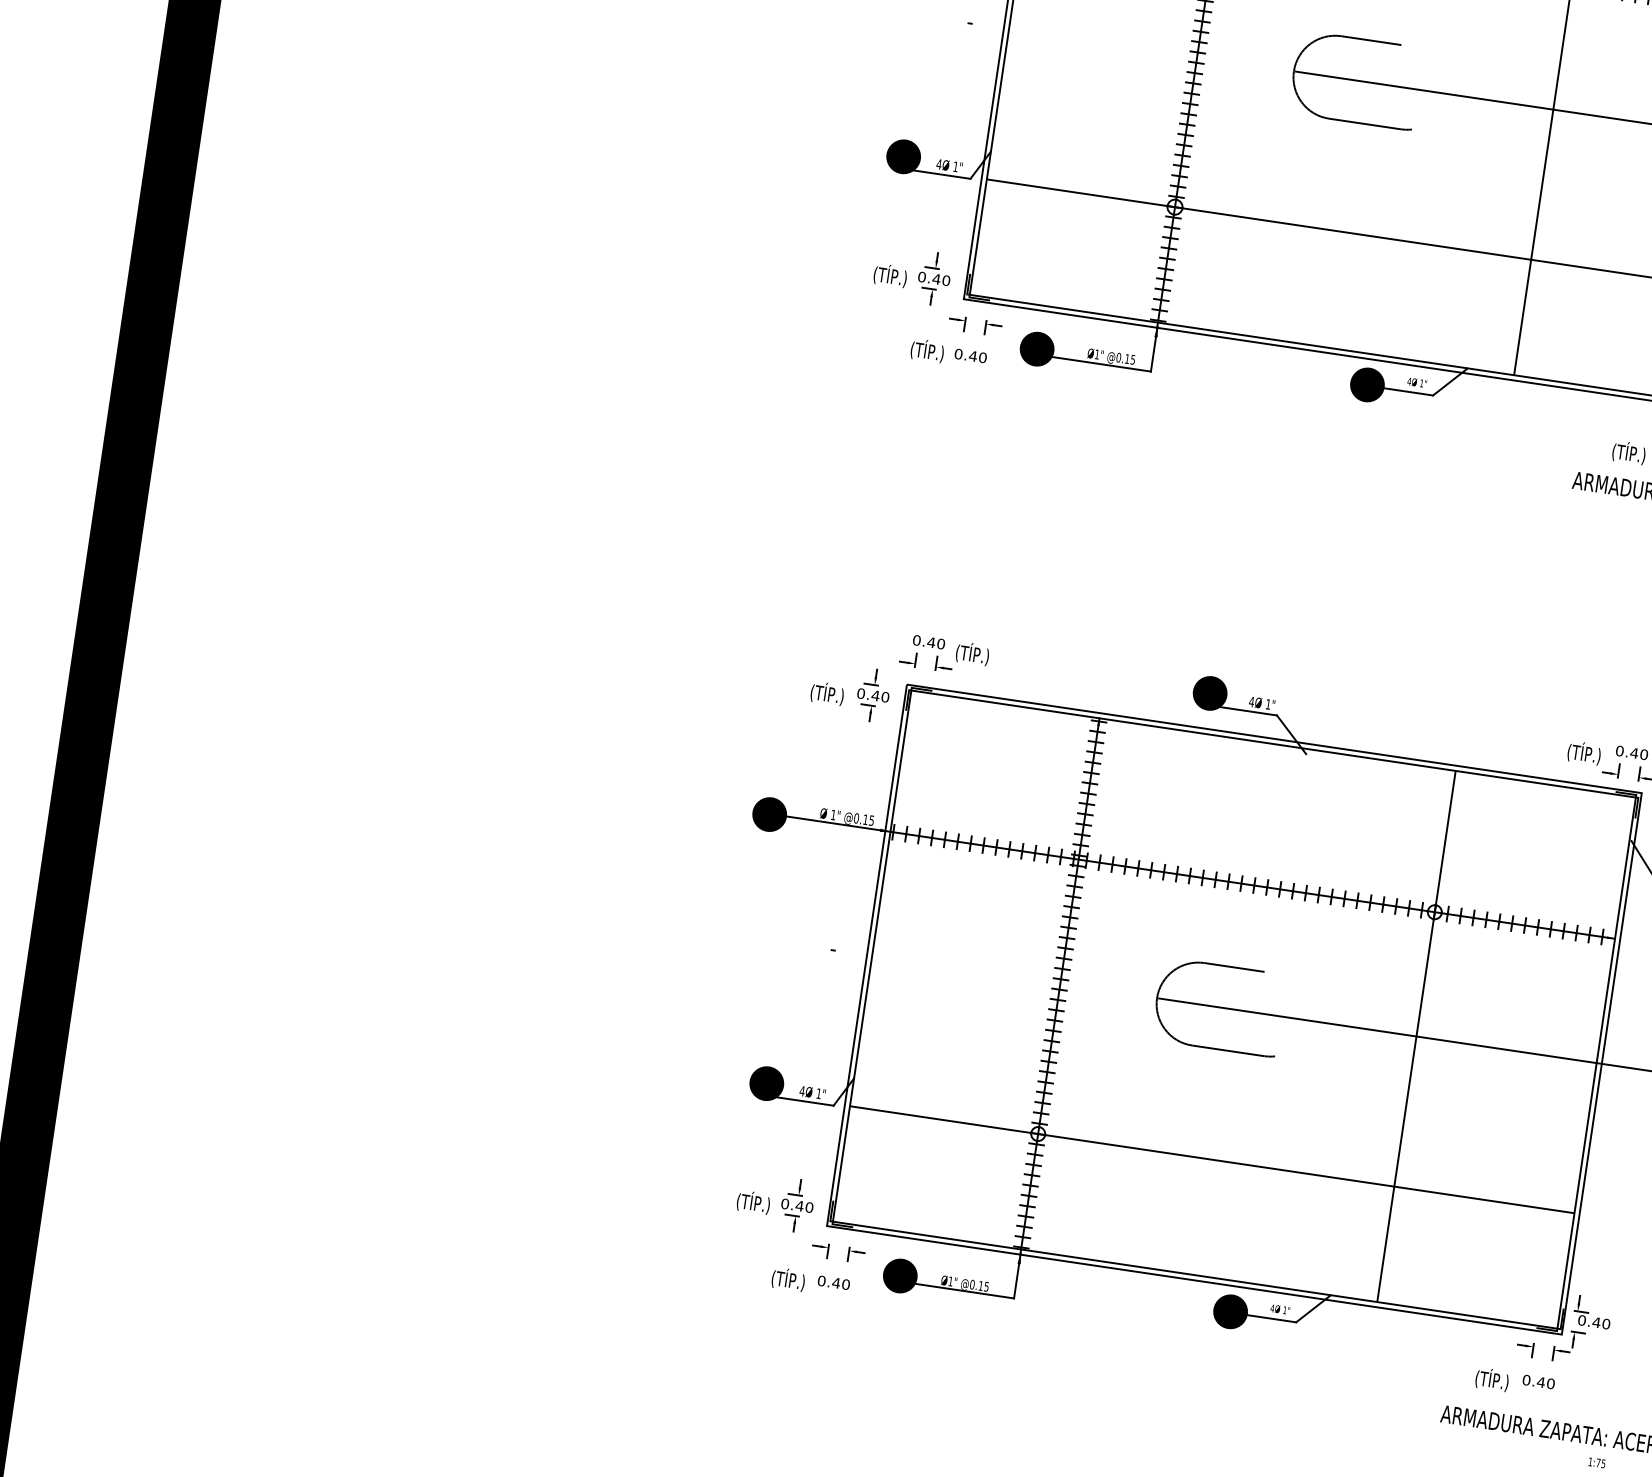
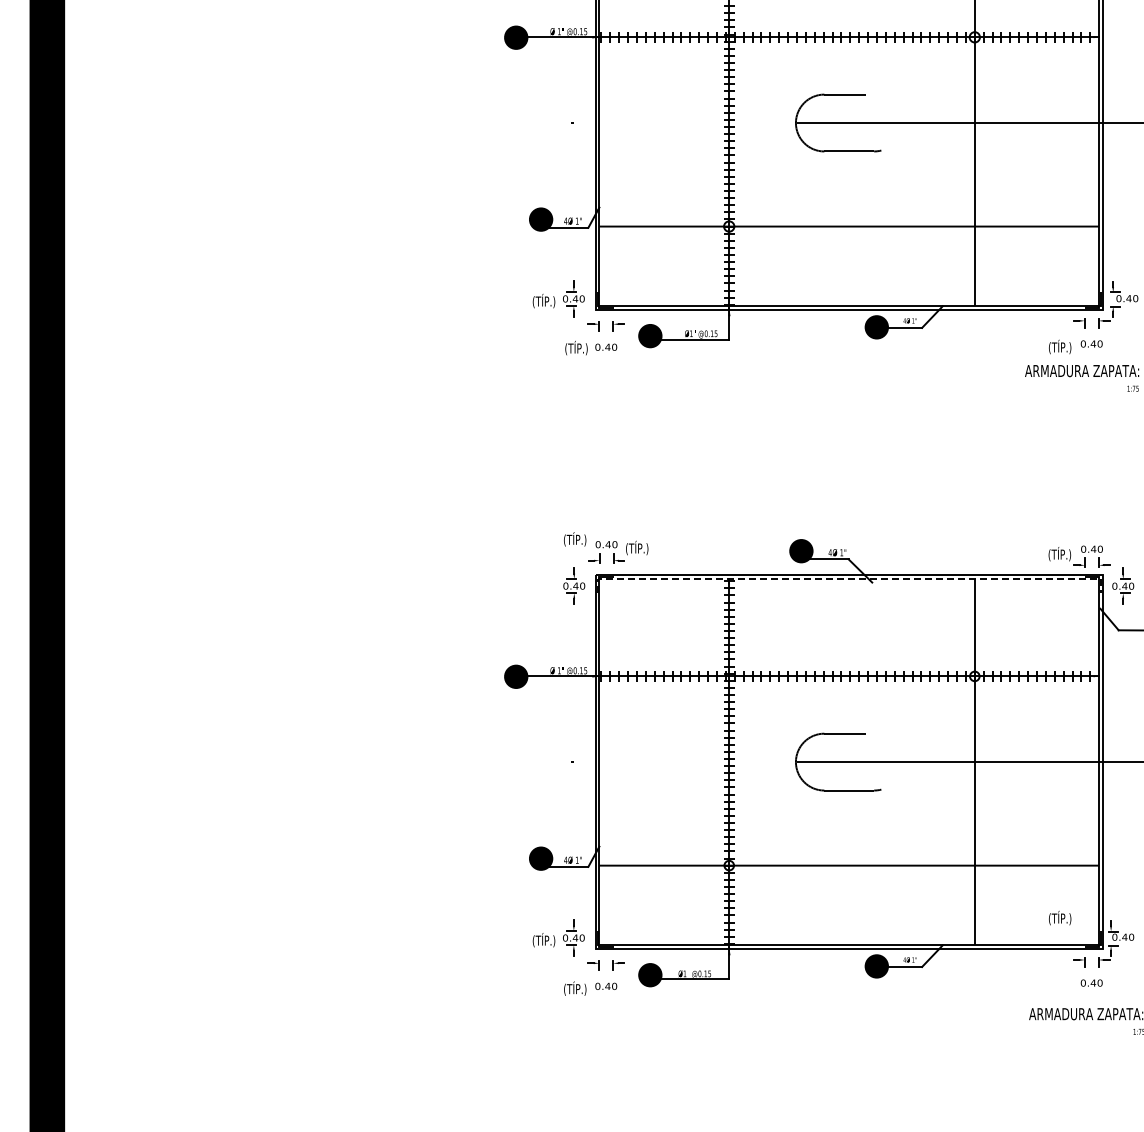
text: (827, 693) -> (575, 539), moved
line: (1273, 744) -> (849, 579), solid -> dashed
text: (1492, 1378) -> (1060, 917), moved

